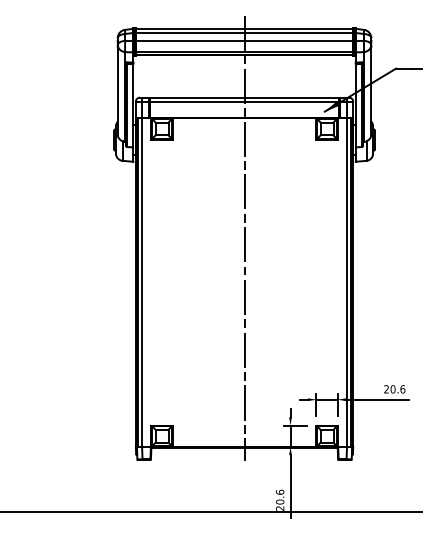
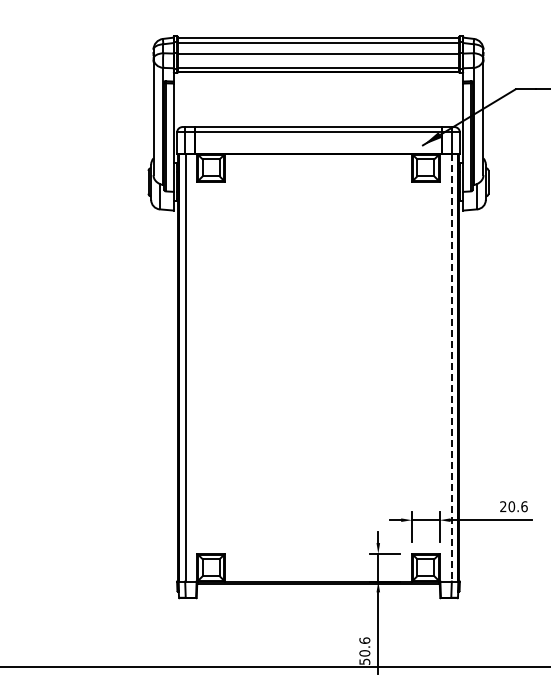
line: (244, 238) -> (318, 310), removed
line: (346, 282) -> (451, 367), solid -> dashed
text: (279, 508) -> (364, 661), 20.6 -> 50.6

